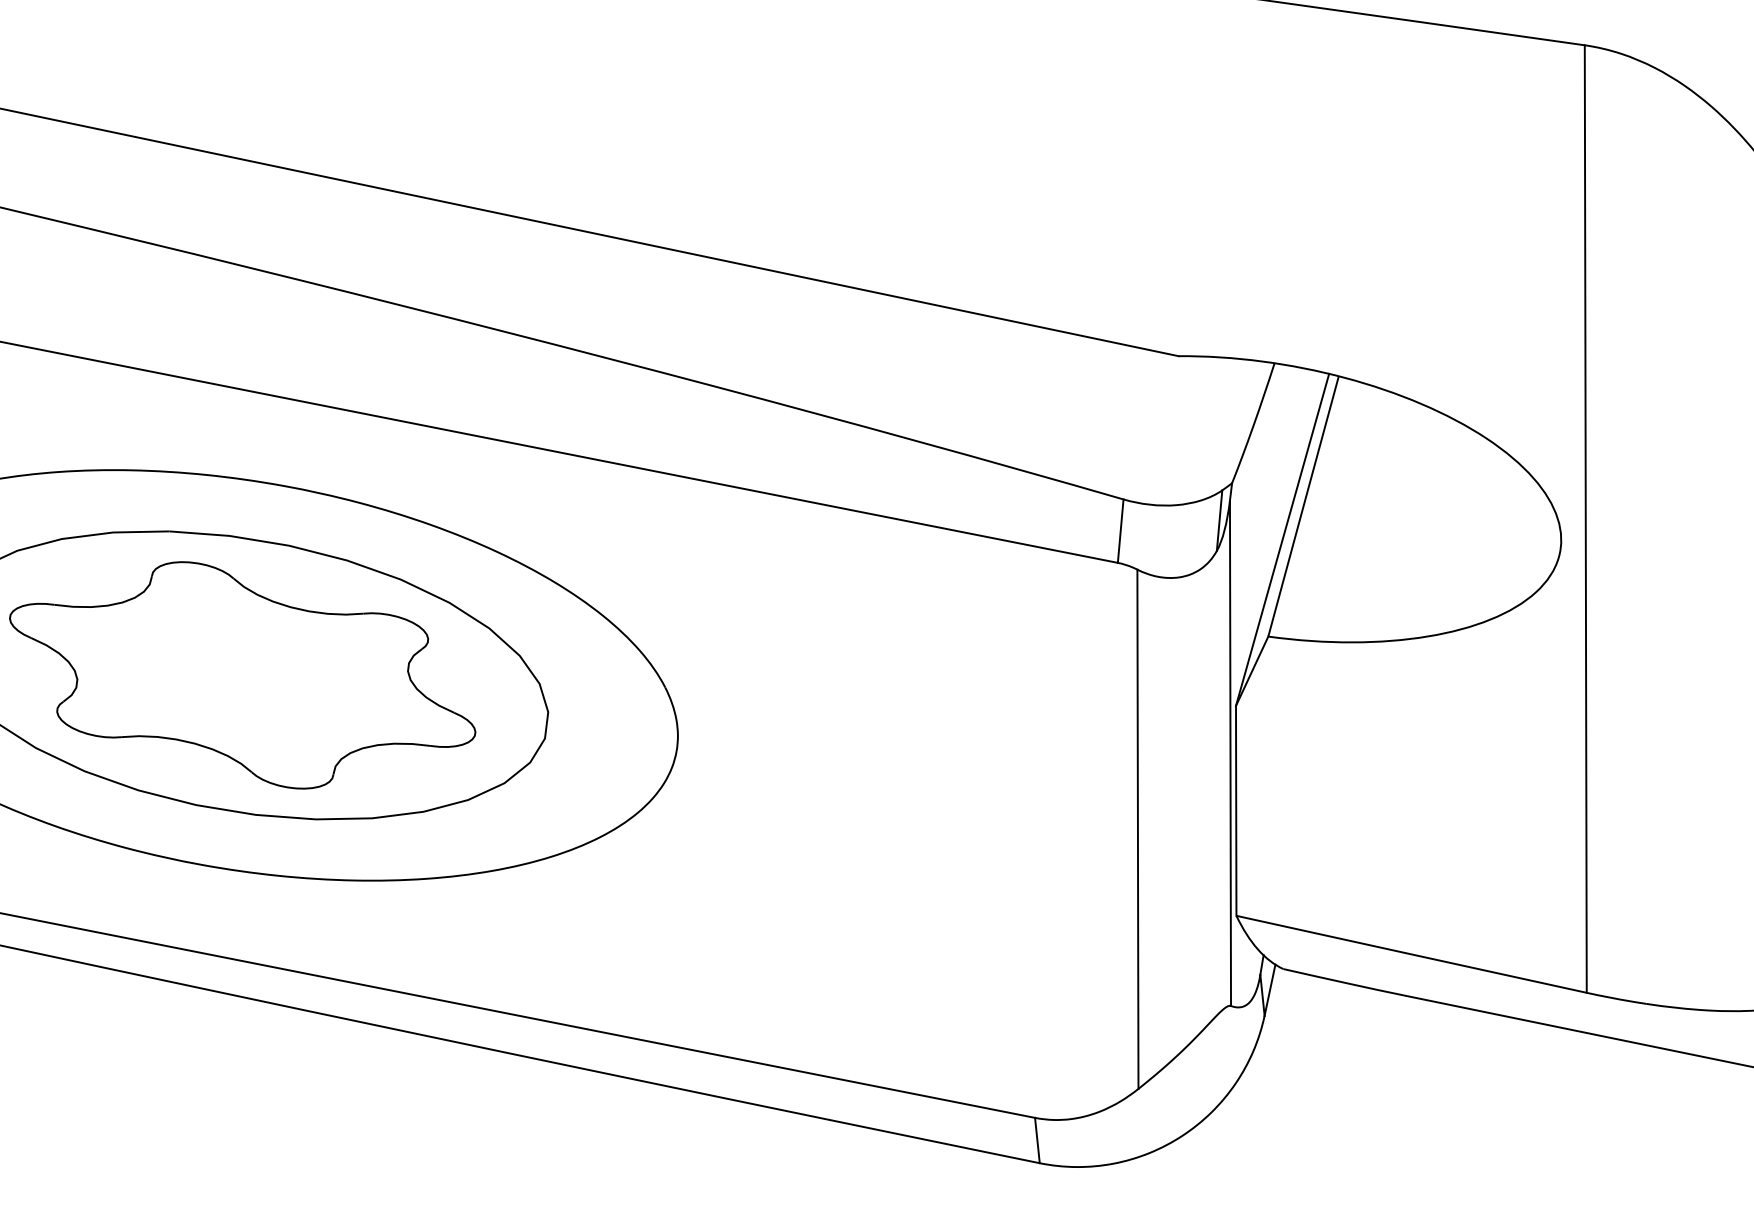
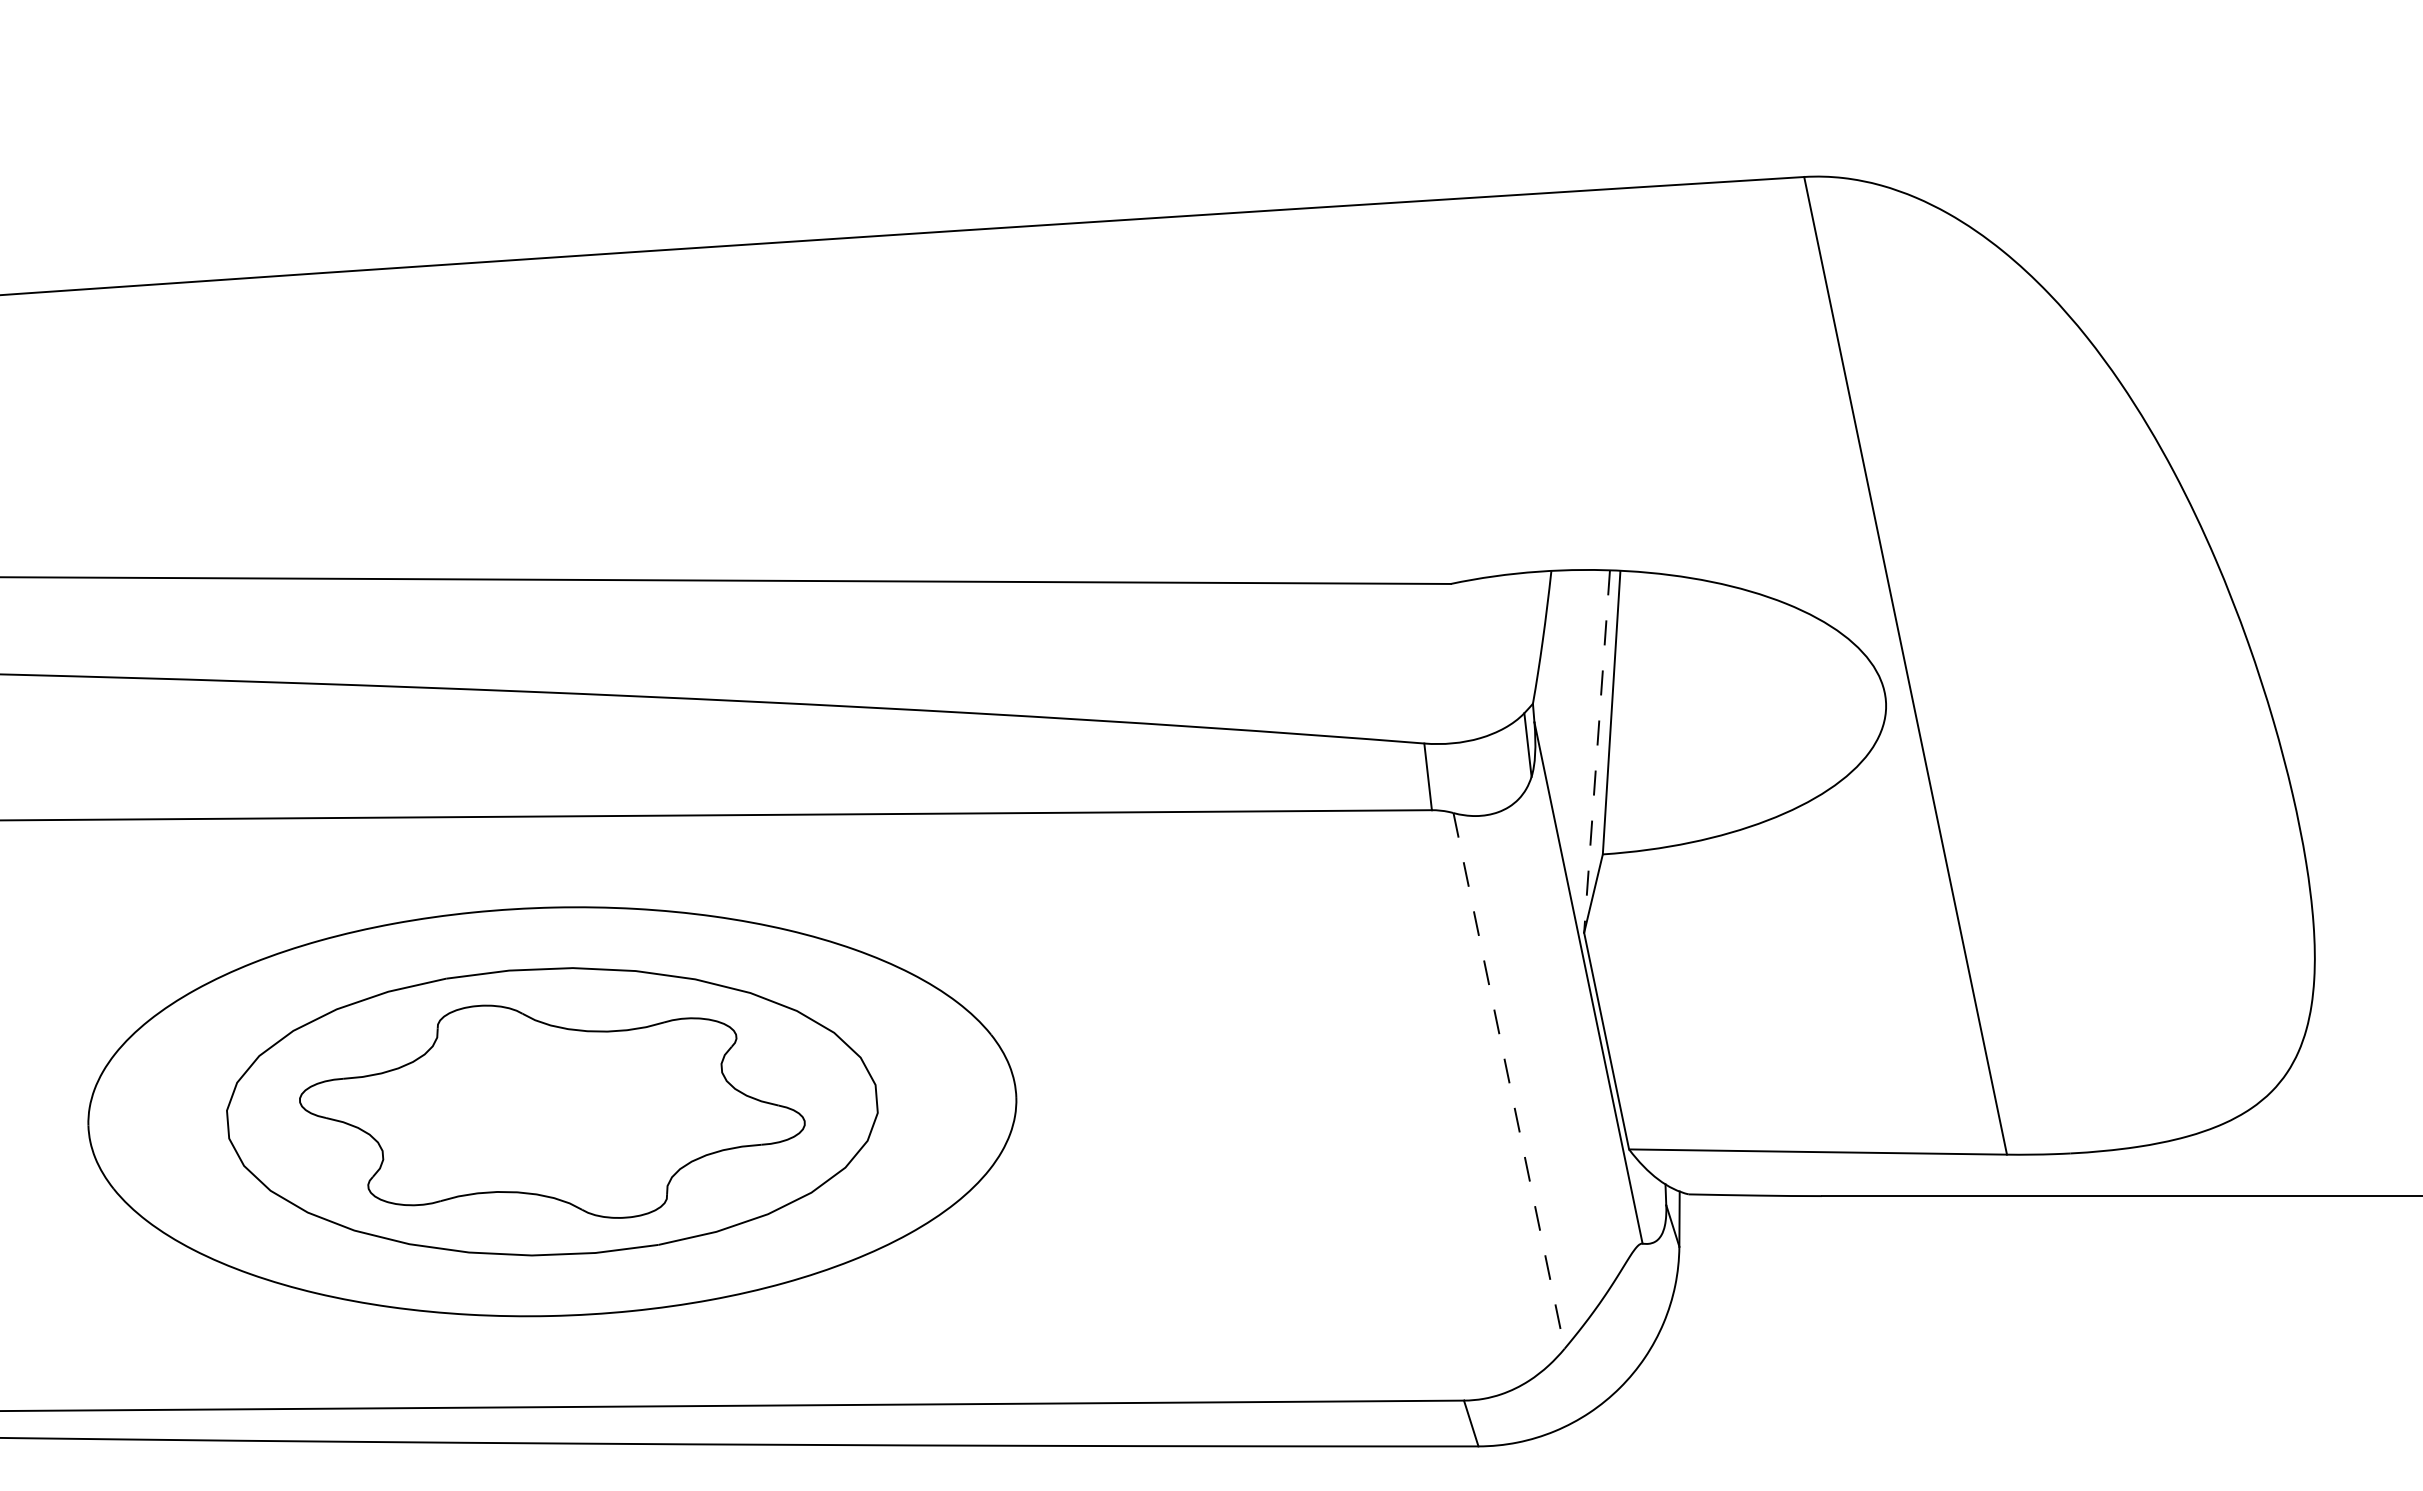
line: (1283, 539) -> (1597, 751), solid -> dashed
line: (1138, 828) -> (1509, 1080), solid -> dashed

